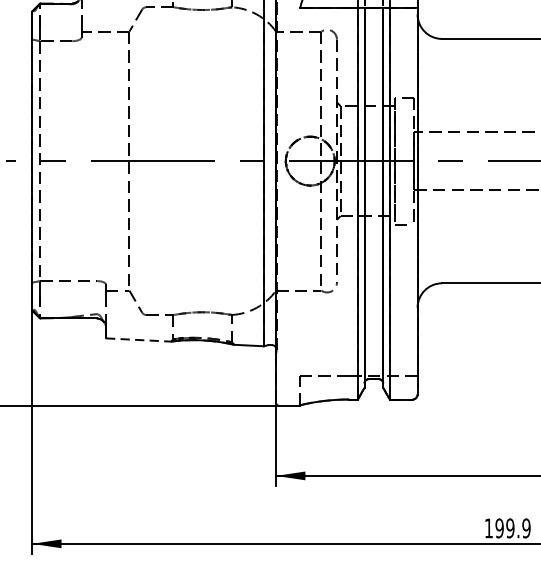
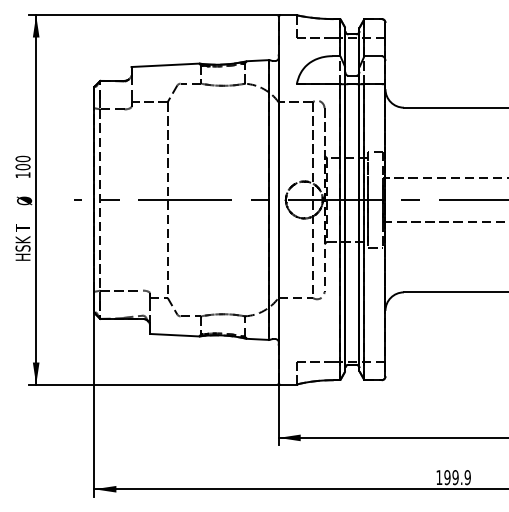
line: (138, 340) -> (174, 335), dashed -> solid

